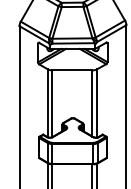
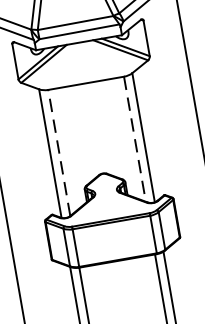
line: (52, 103) -> (59, 152), solid -> dashed
line: (92, 103) -> (135, 139), solid -> dashed

